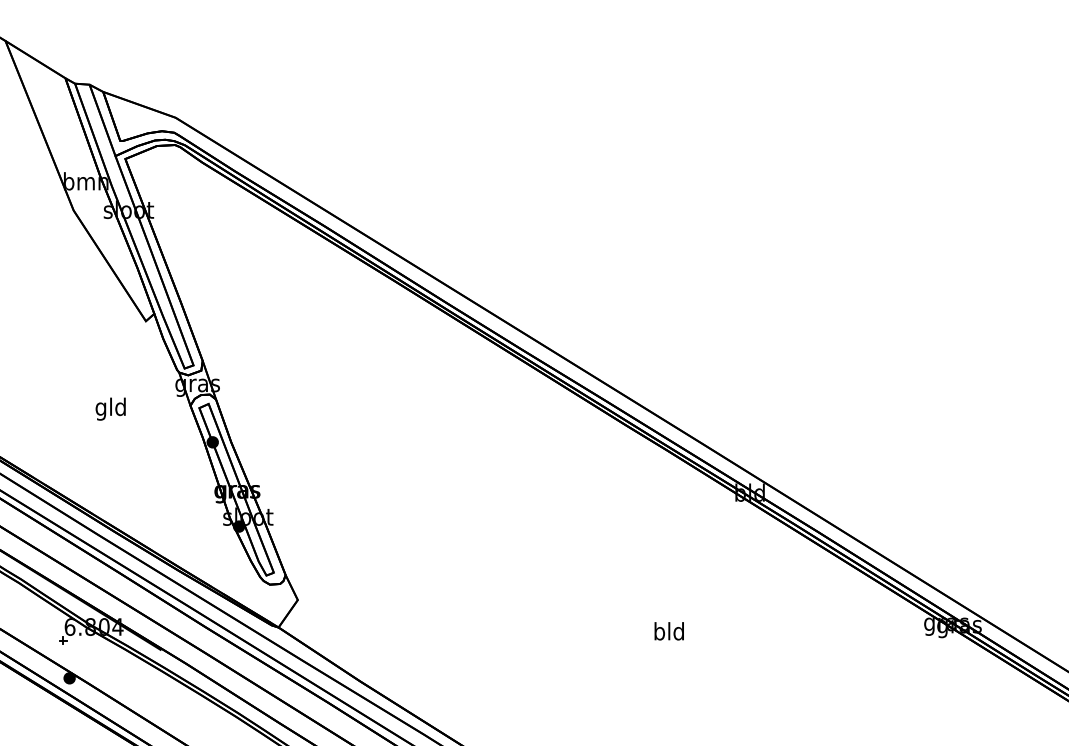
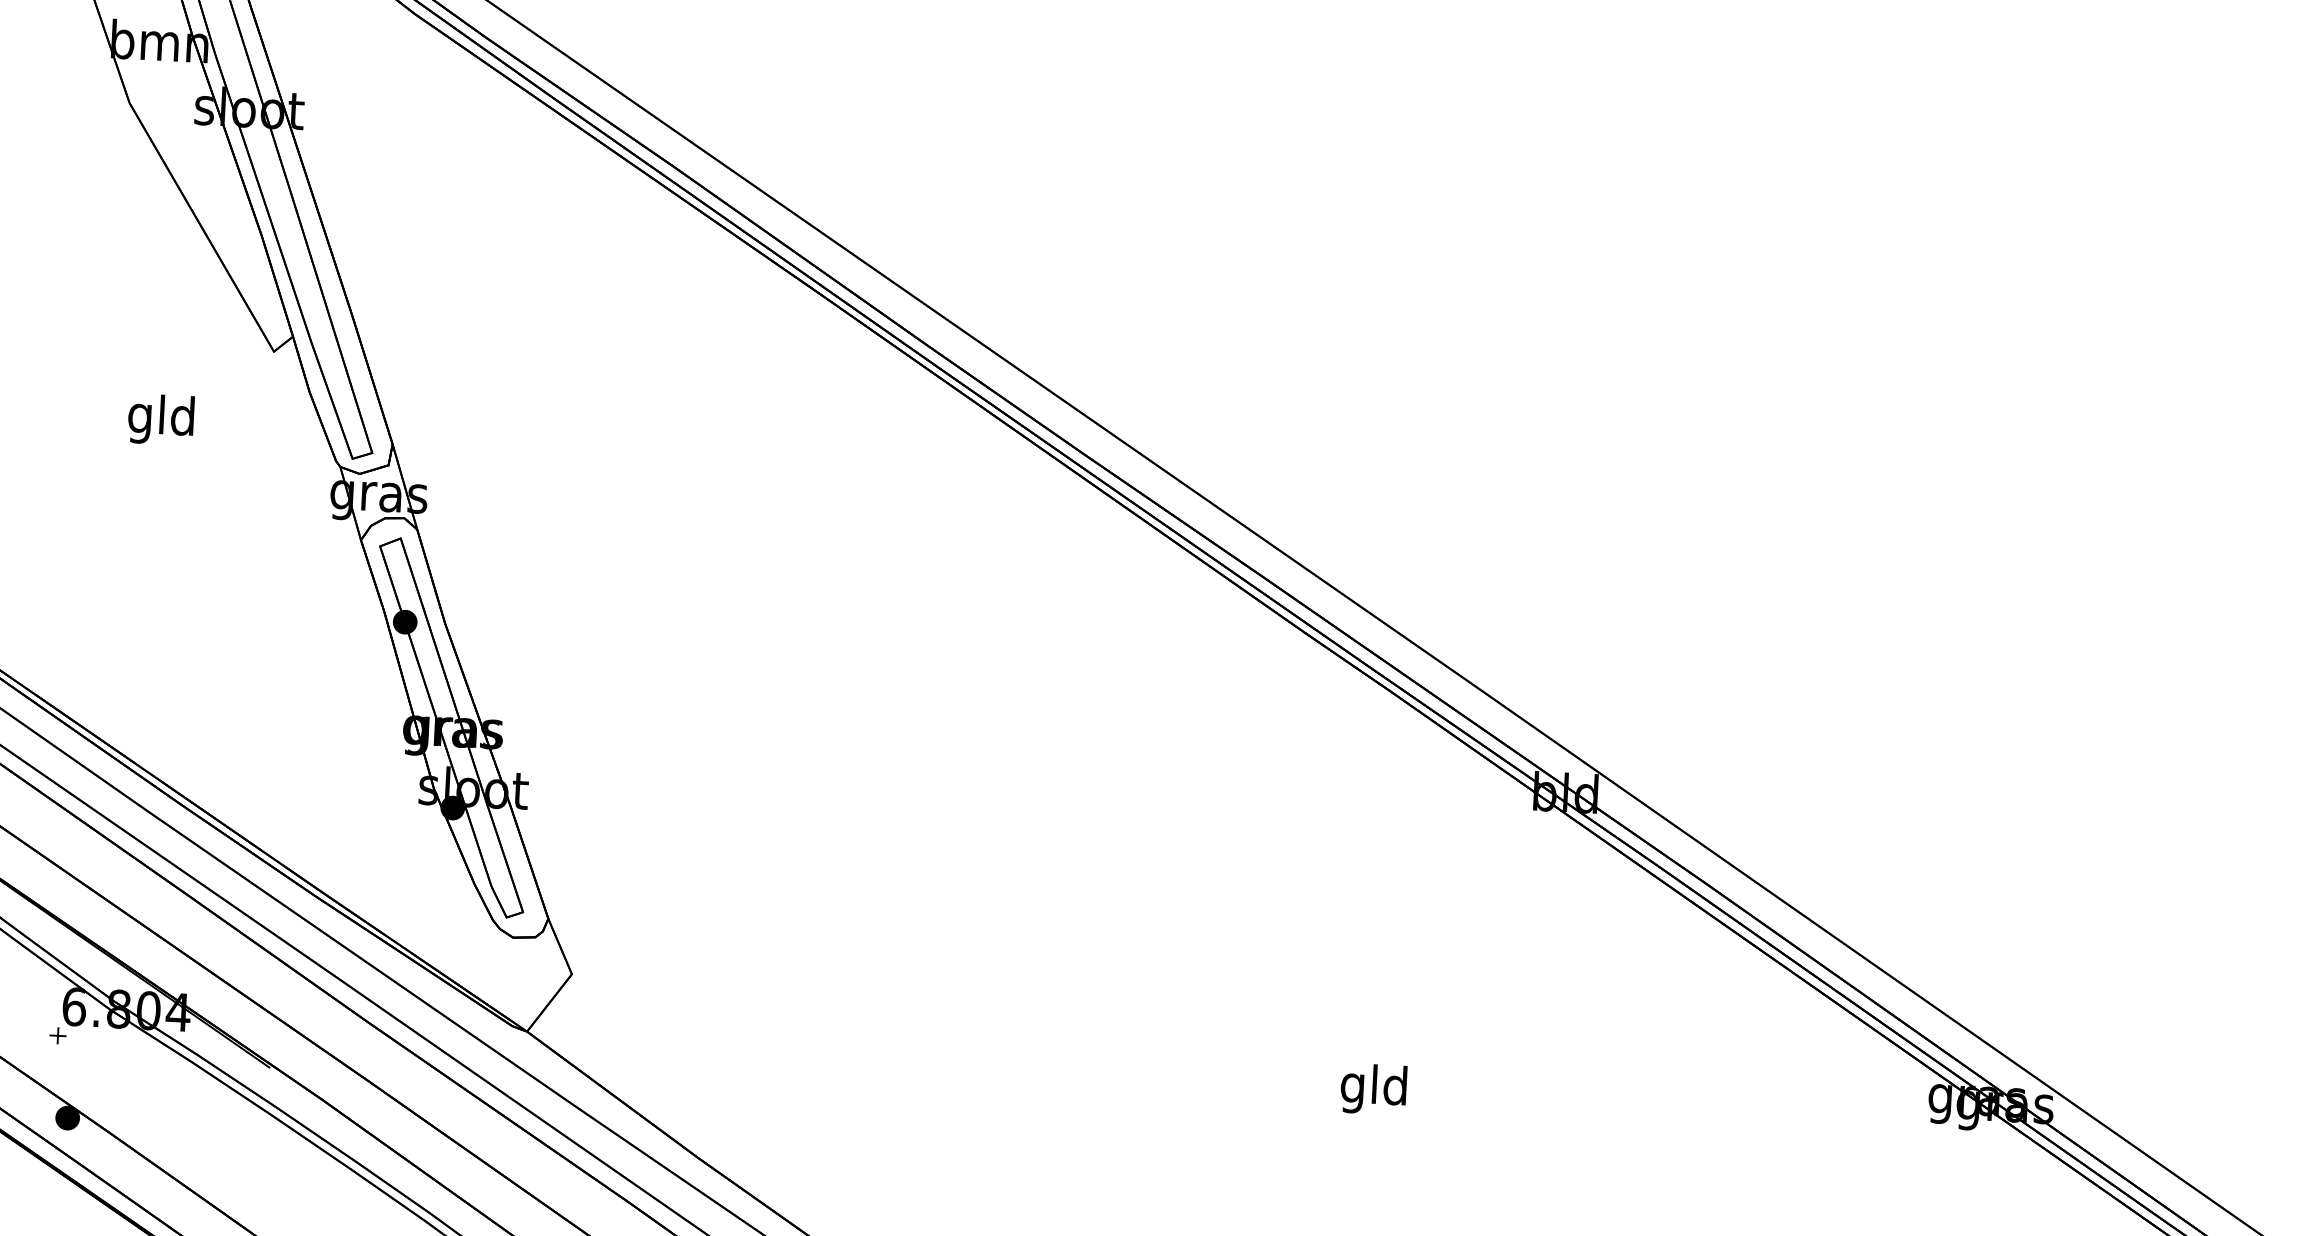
text: (110, 408) -> (160, 418), moved
text: (659, 633) -> (1353, 1087), bld -> gld

